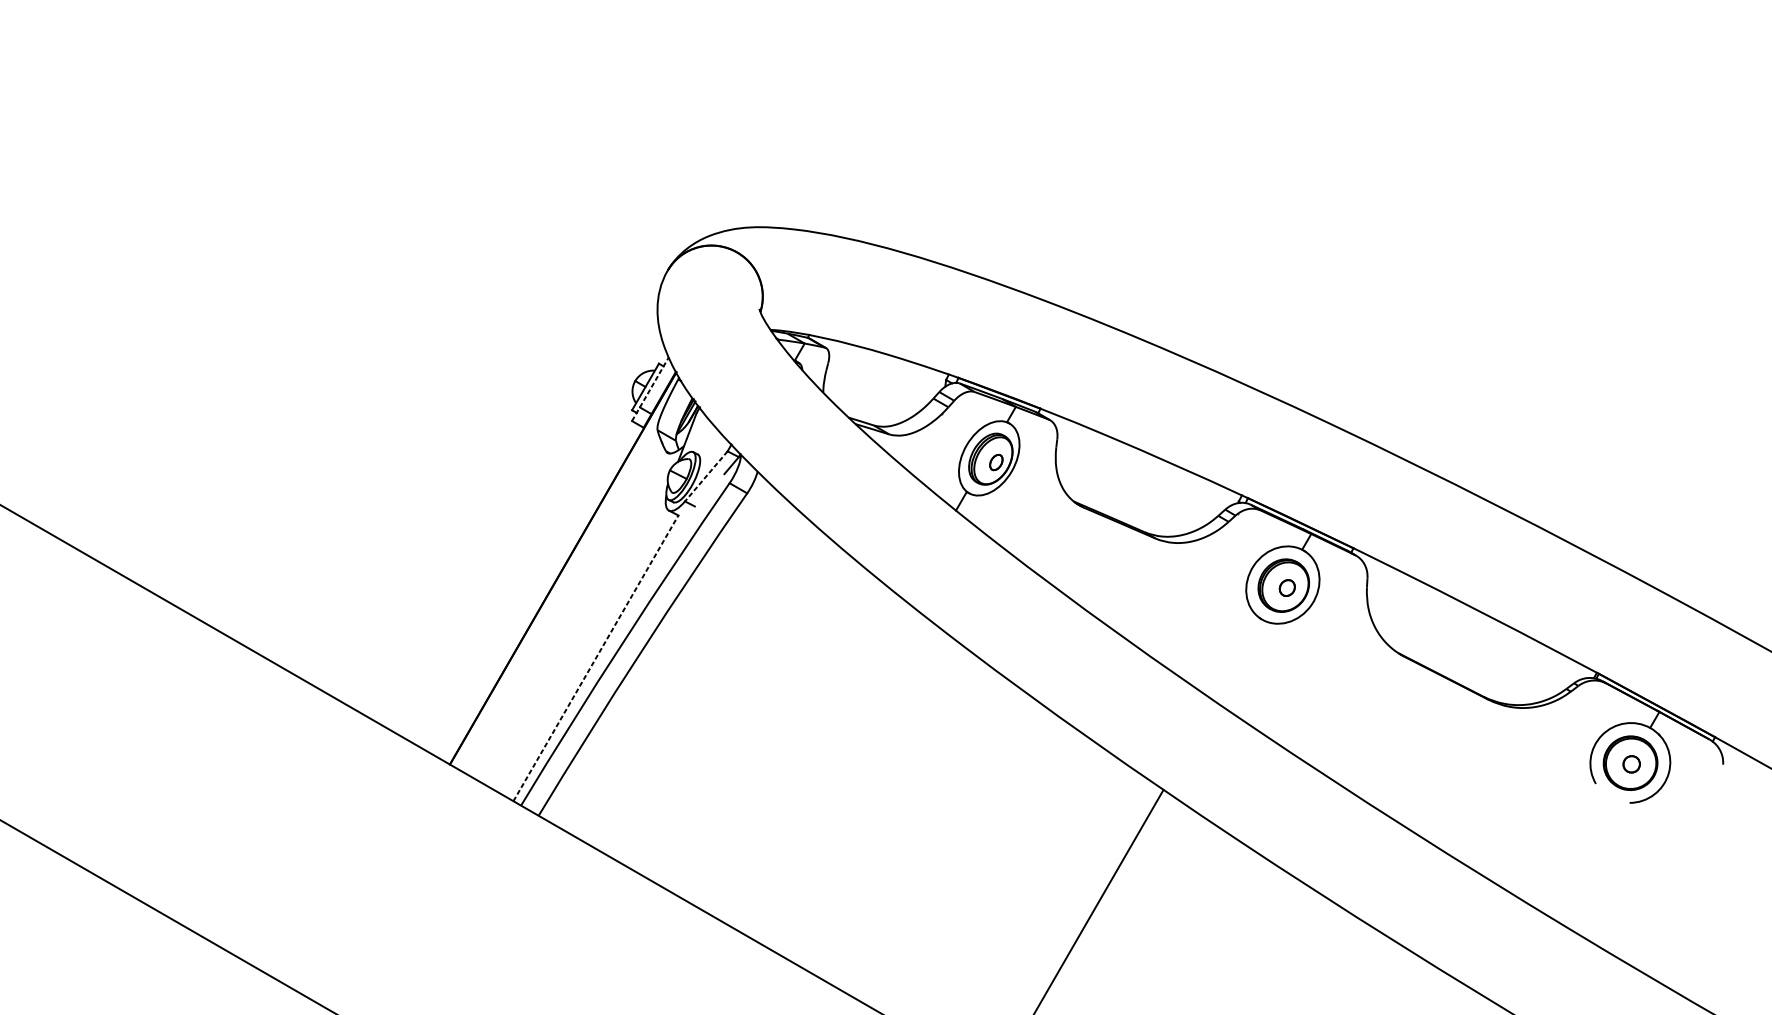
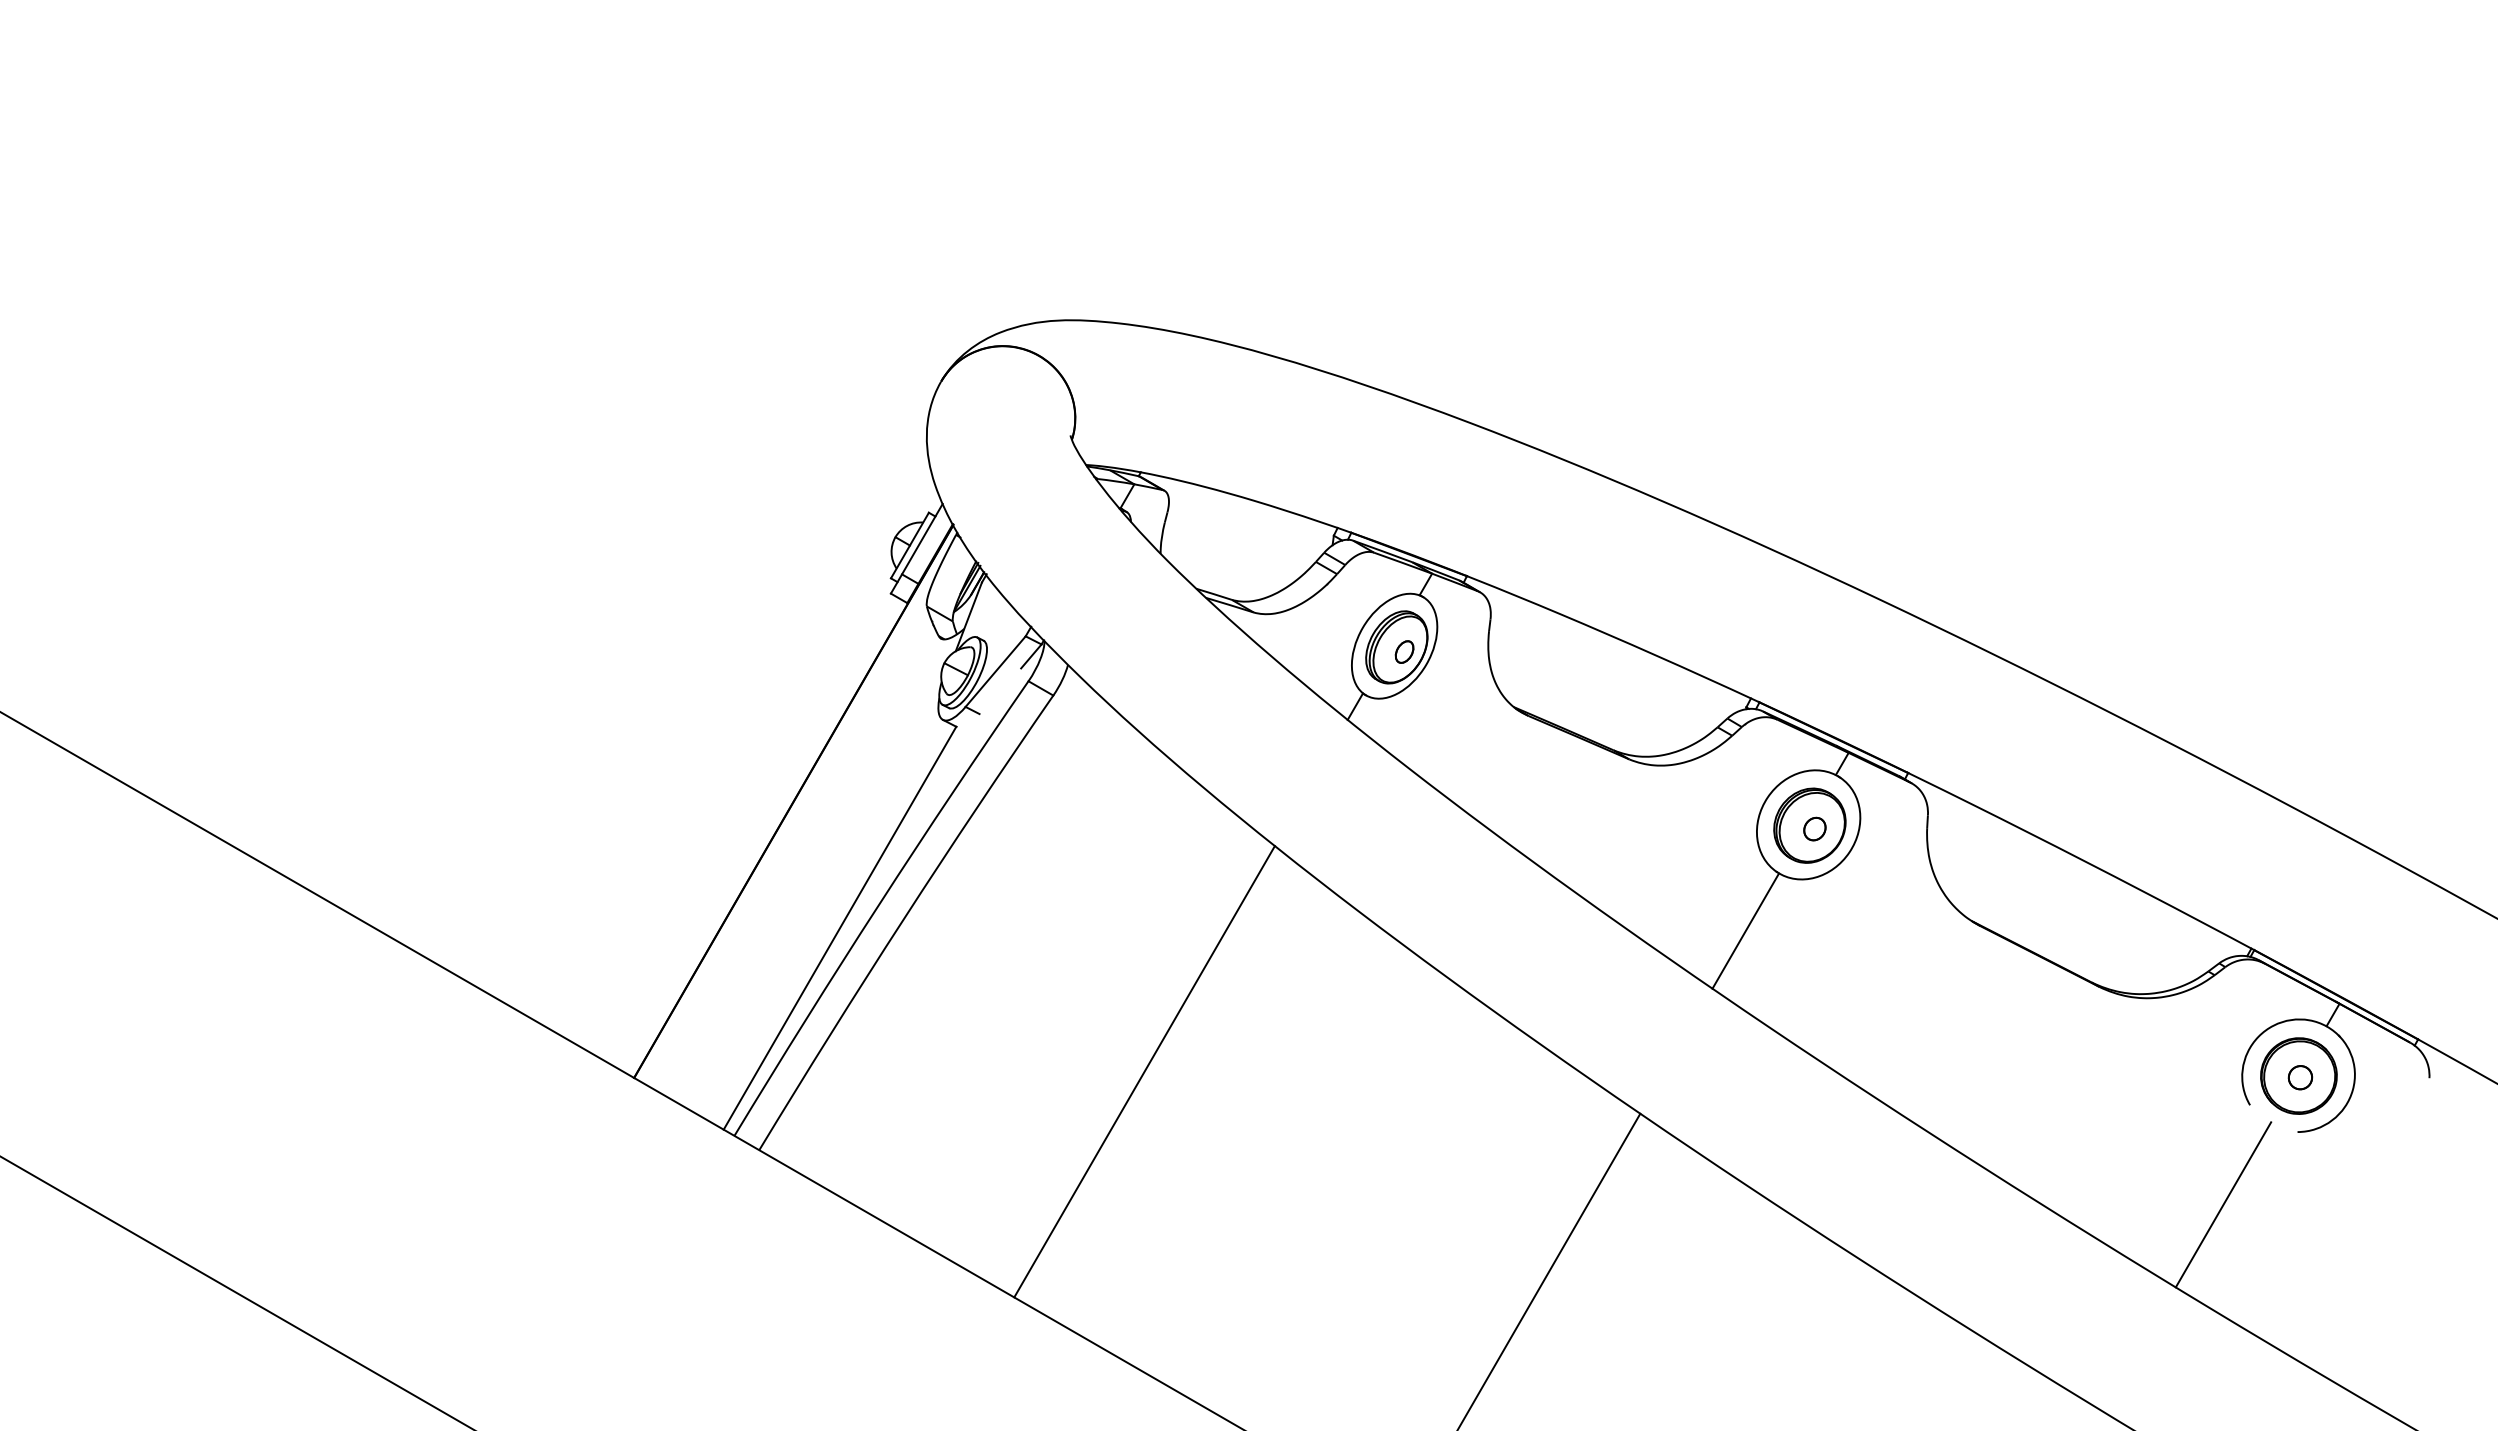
line: (650, 389) -> (916, 548), dashed -> solid
line: (706, 477) -> (995, 672), dashed -> solid
line: (596, 658) -> (840, 928), dashed -> solid
line: (1238, 659) -> (1745, 930), added
line: (811, 759) -> (1144, 1071), added
line: (1577, 854) -> (2223, 1204), added

